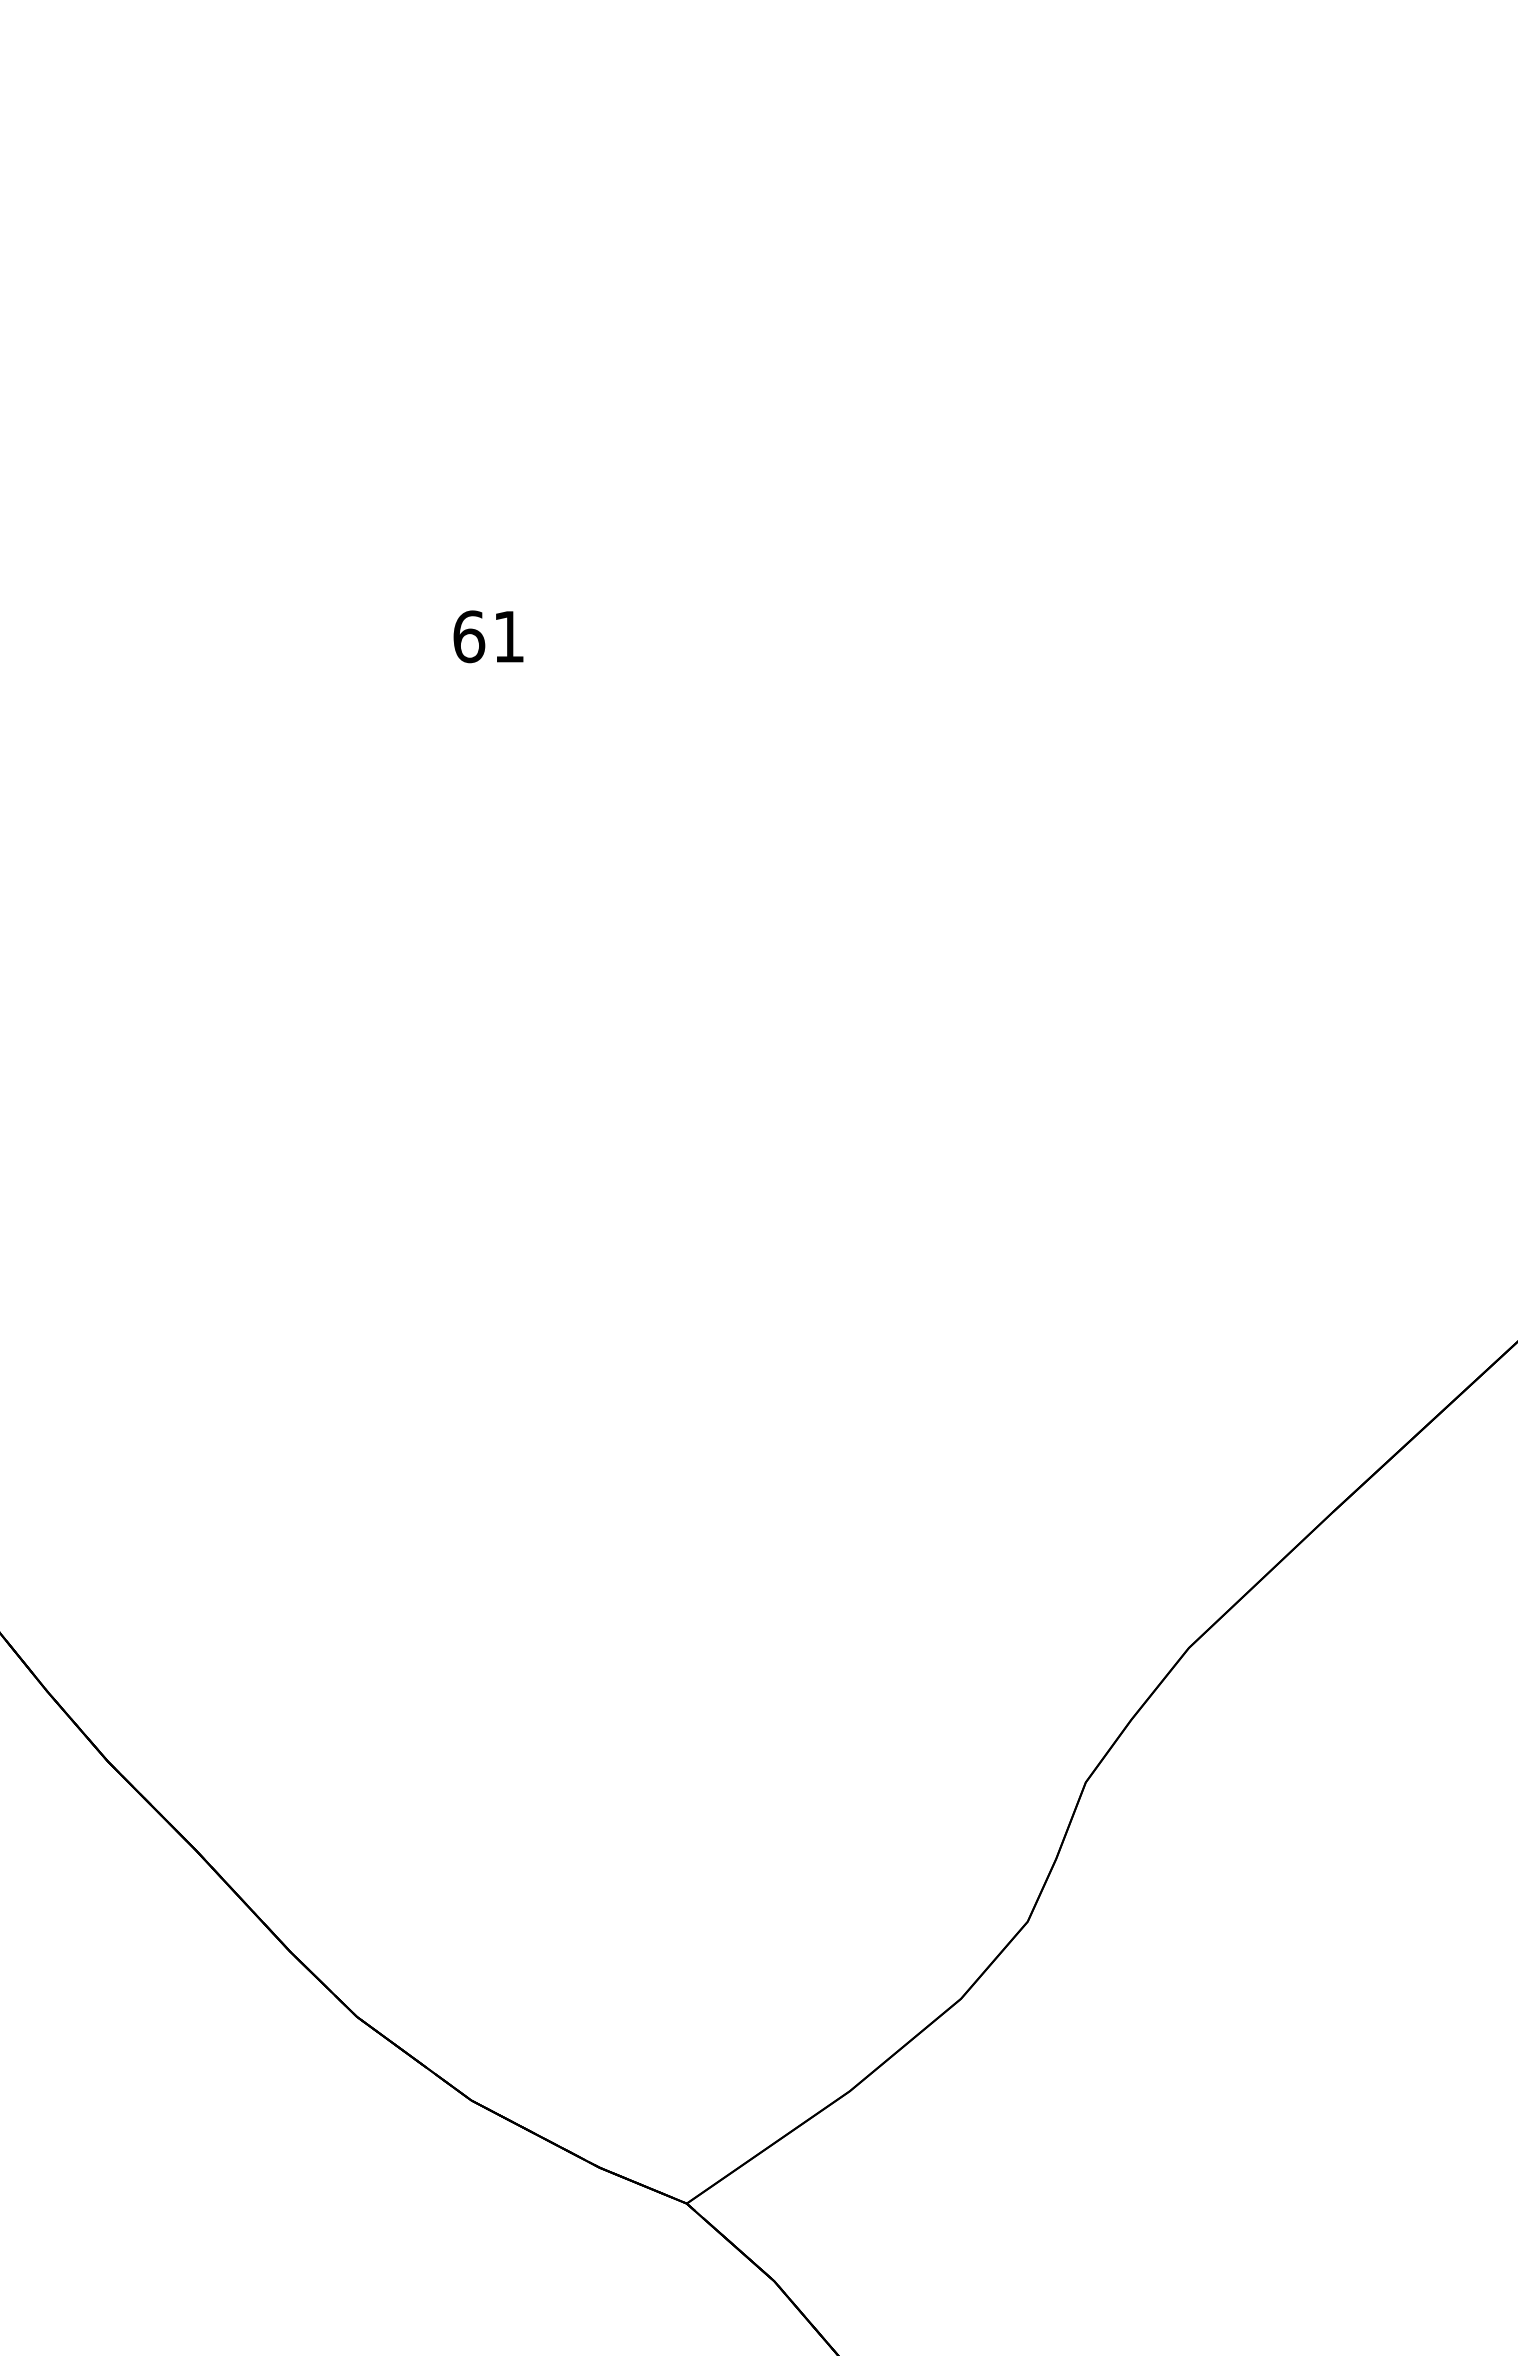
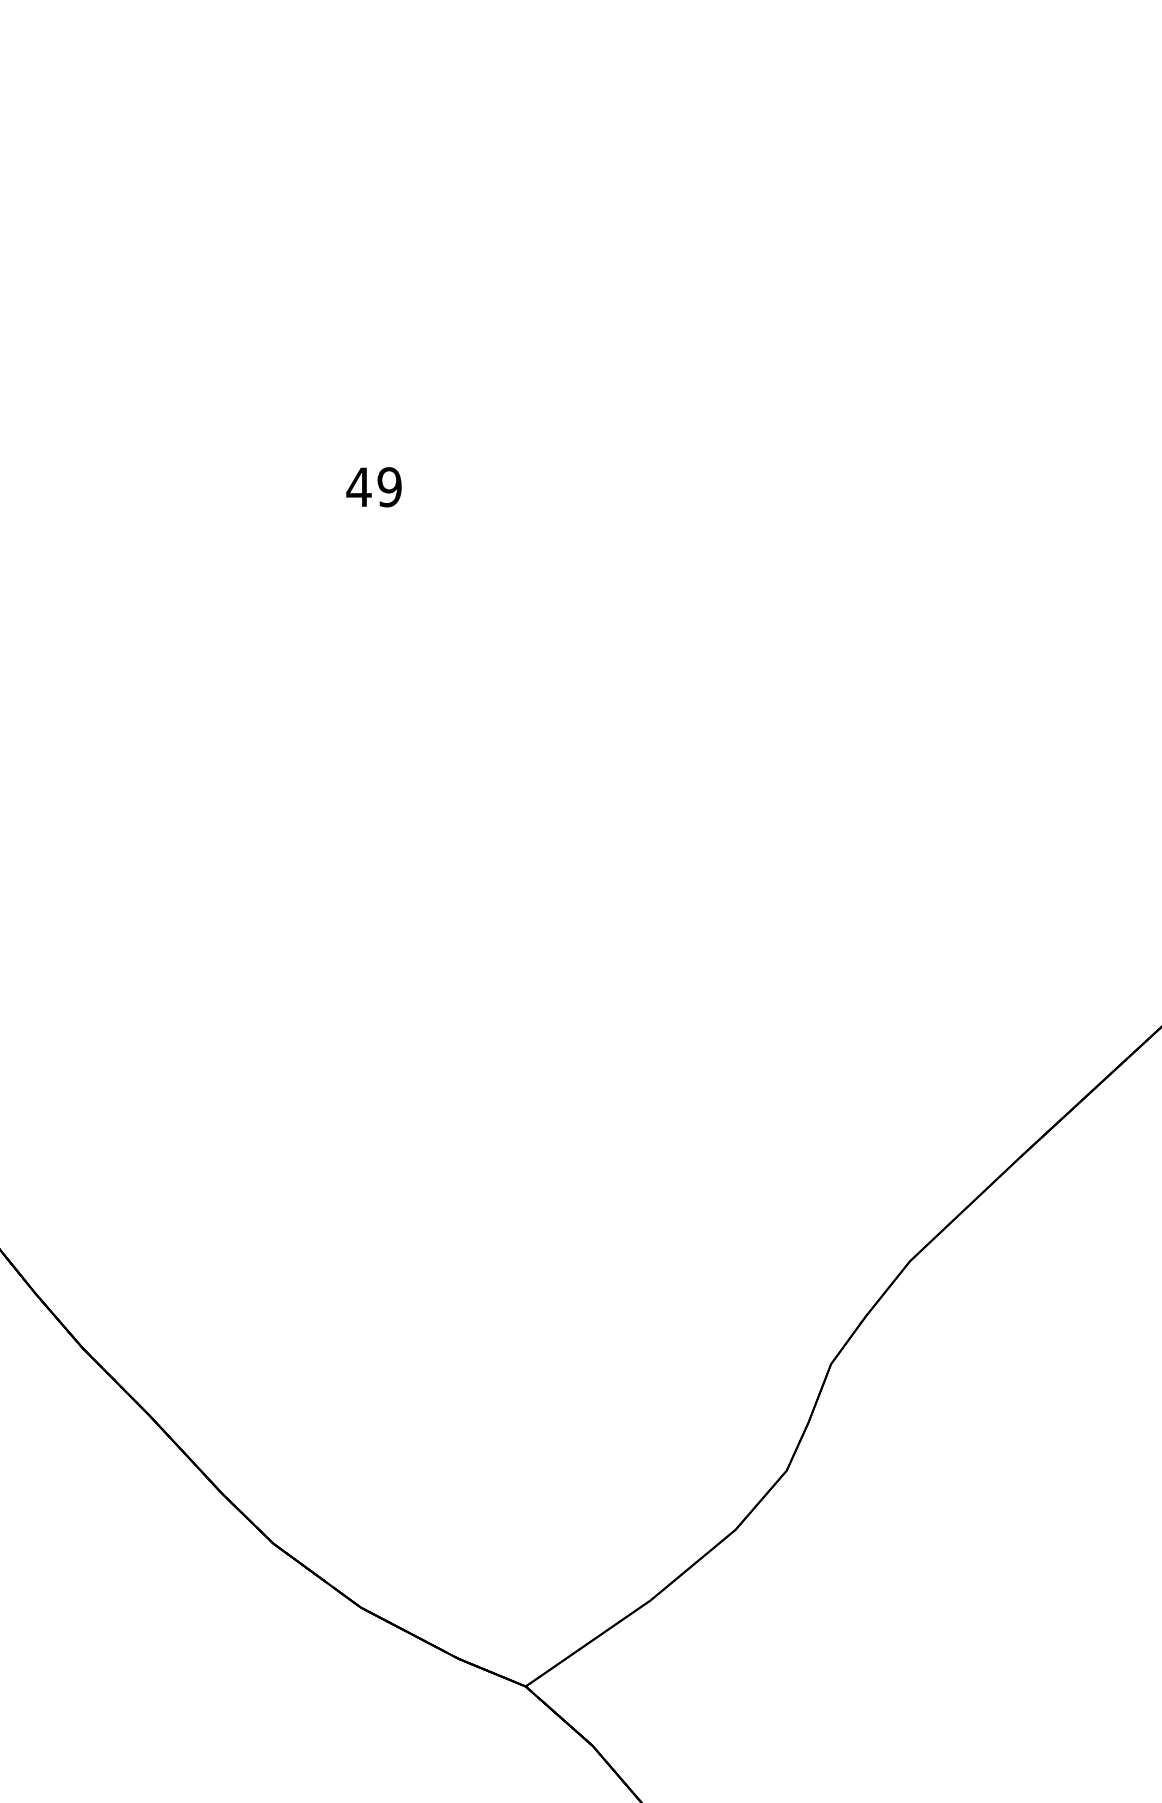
text: (488, 636) -> (373, 487), 61 -> 49

